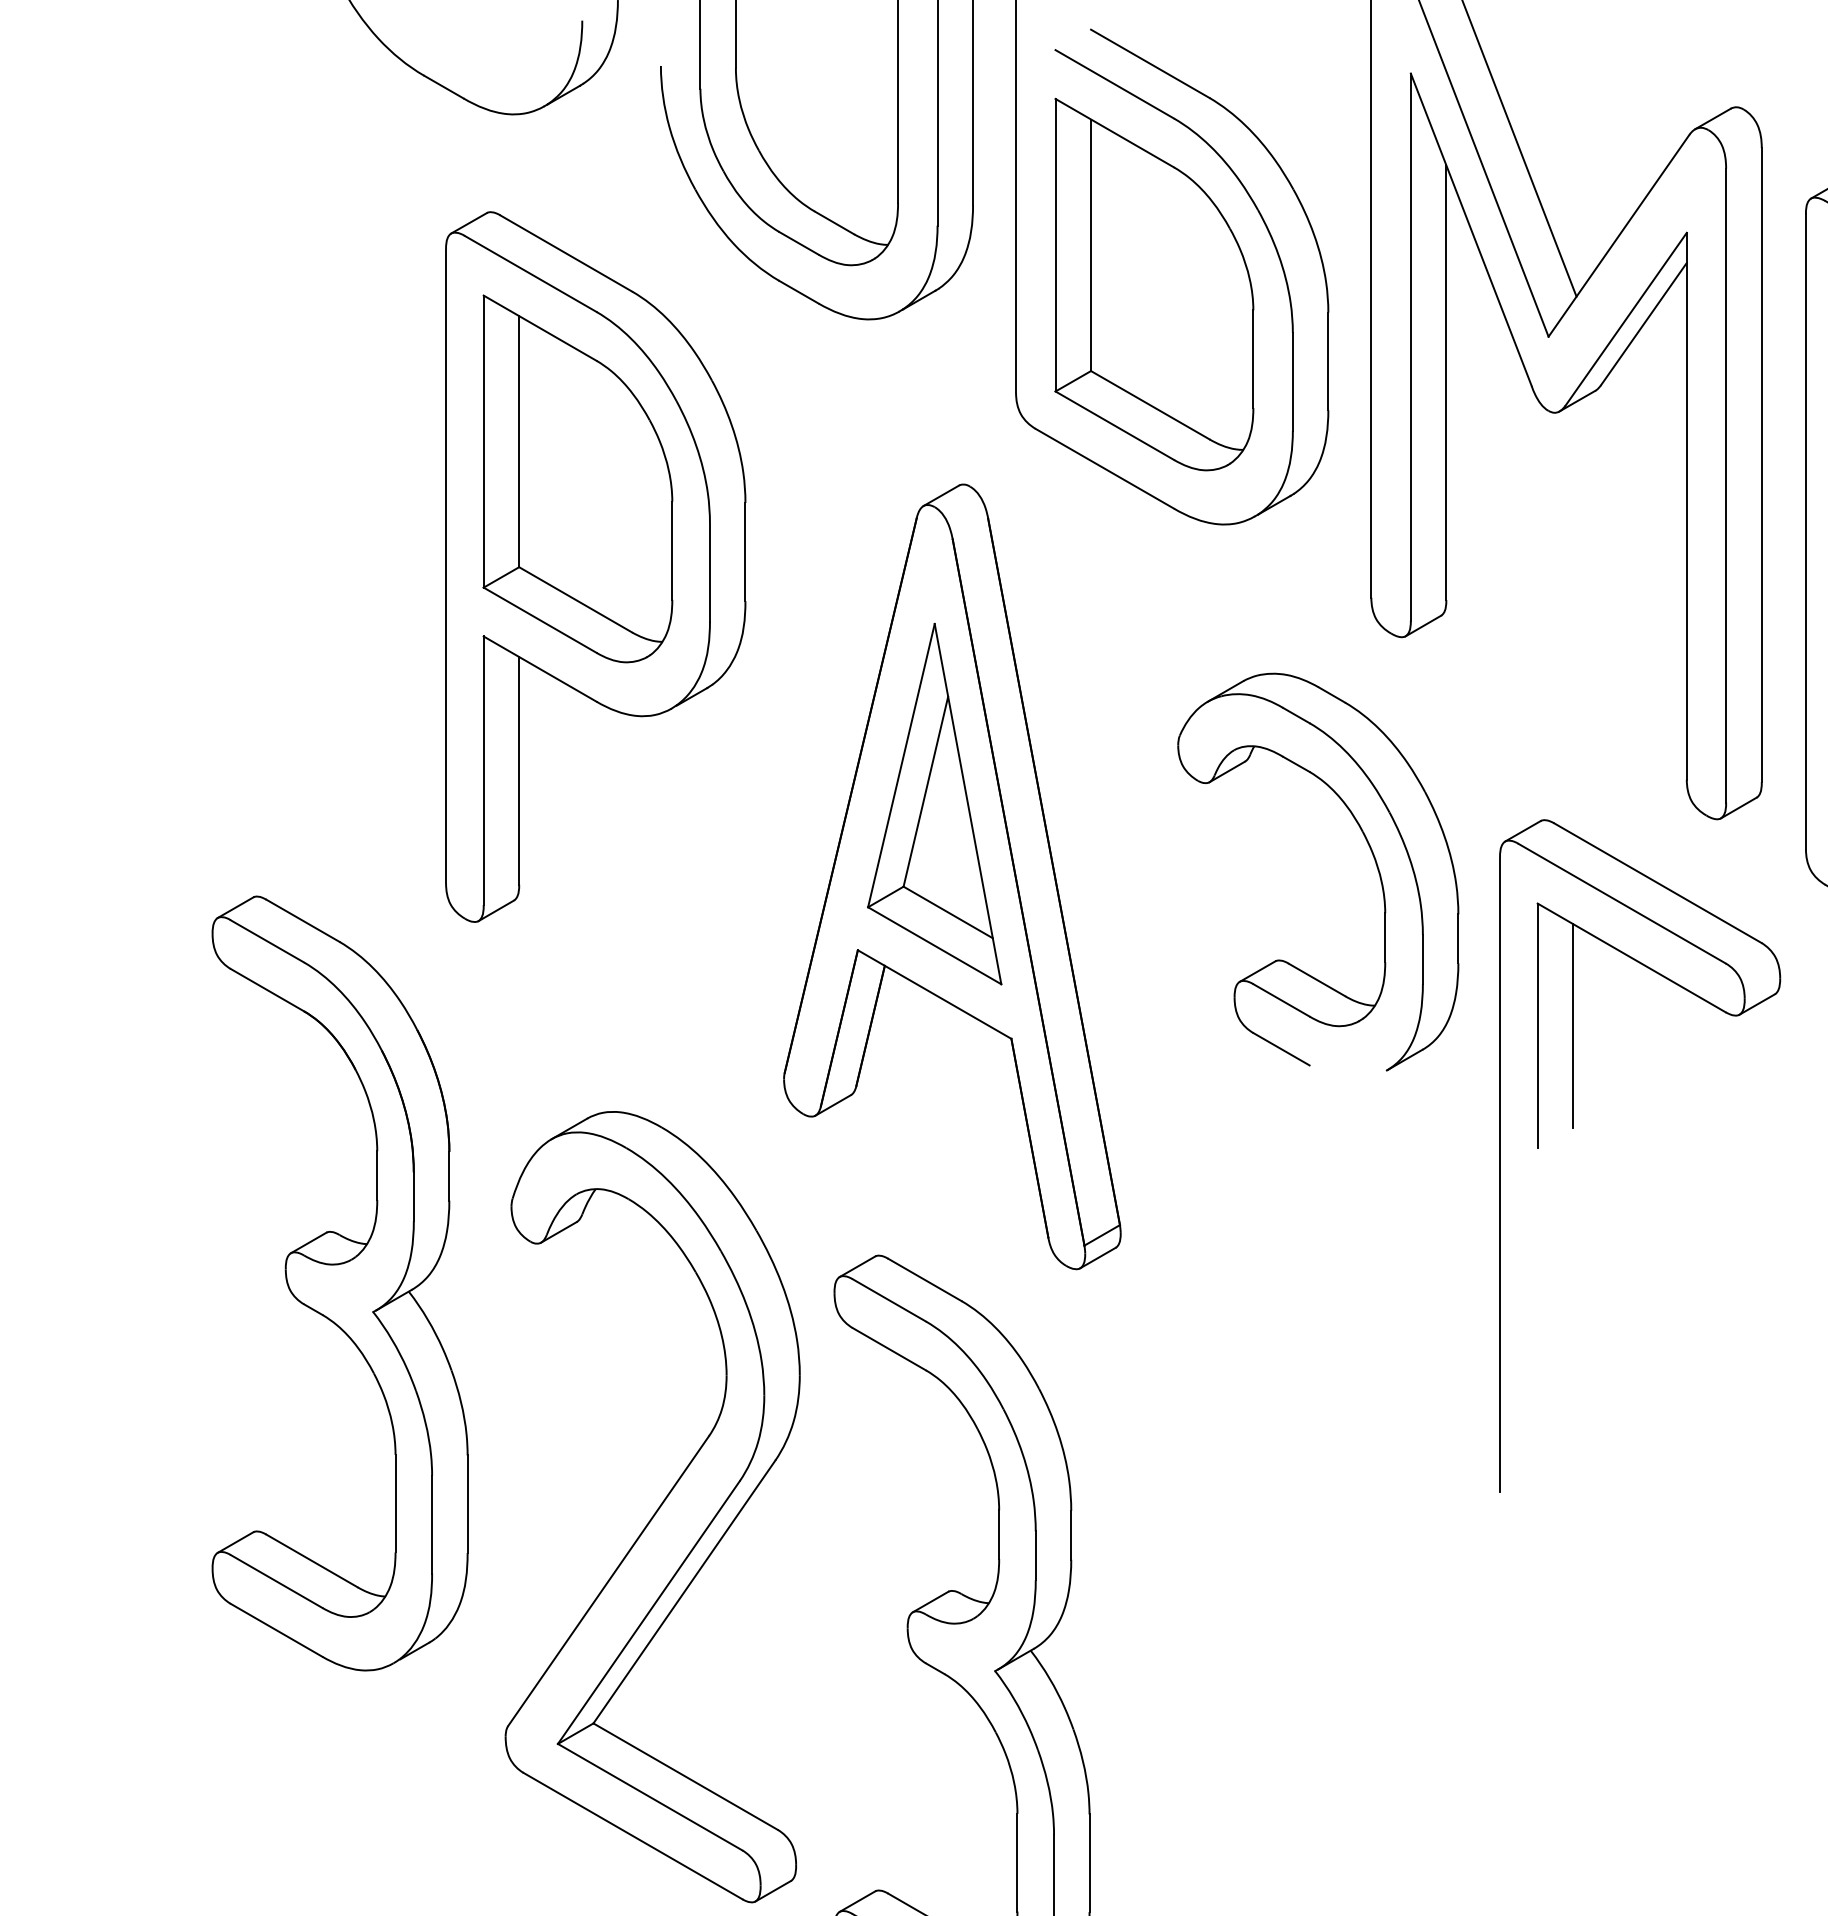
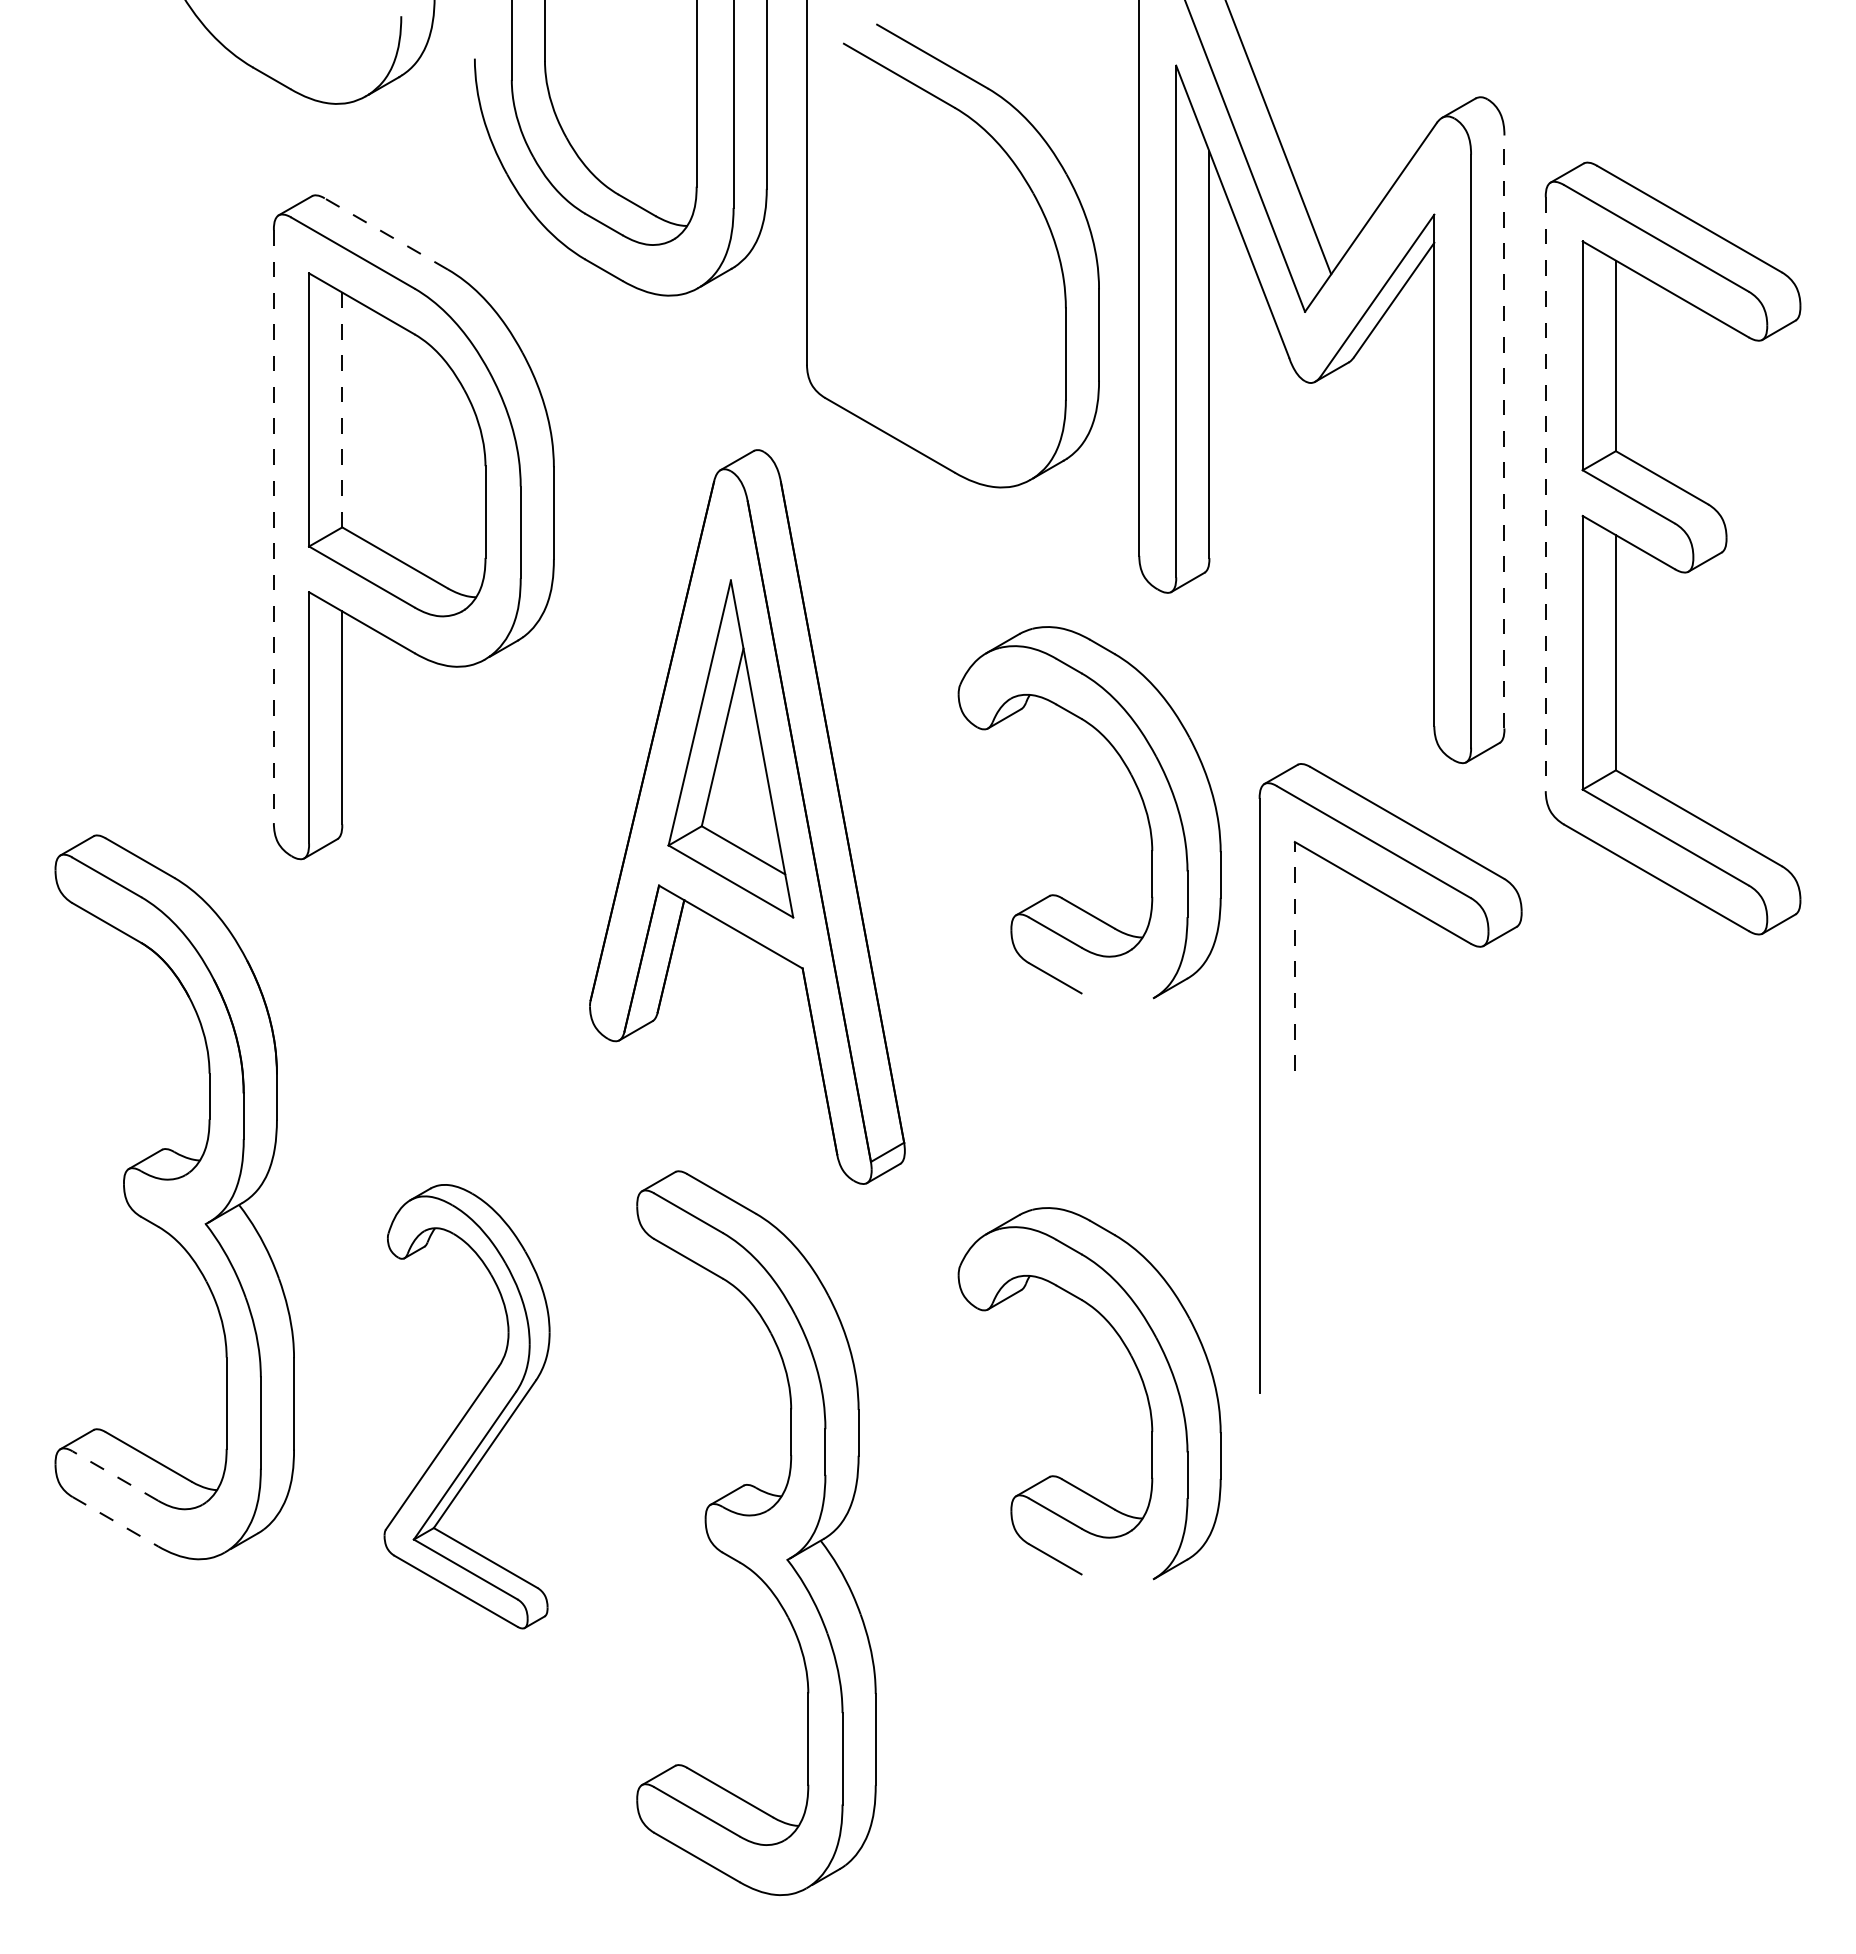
line: (565, 252) -> (385, 233), solid -> dashed
part: (1153, 283) -> (935, 262), removed
line: (519, 441) -> (342, 409), solid -> dashed
line: (1761, 464) -> (1504, 431), solid -> dashed
line: (1805, 532) -> (1545, 494), solid -> dashed
line: (445, 567) -> (273, 527), solid -> dashed
line: (1537, 1024) -> (1294, 955), solid -> dashed
line: (1573, 1025) -> (1328, 956), removed
part: (1368, 1467) -> (1136, 1369), added
part: (652, 1507) -> (466, 1406), size x0.6
line: (276, 1580) -> (115, 1475), solid -> dashed
line: (276, 1631) -> (115, 1522), solid -> dashed

